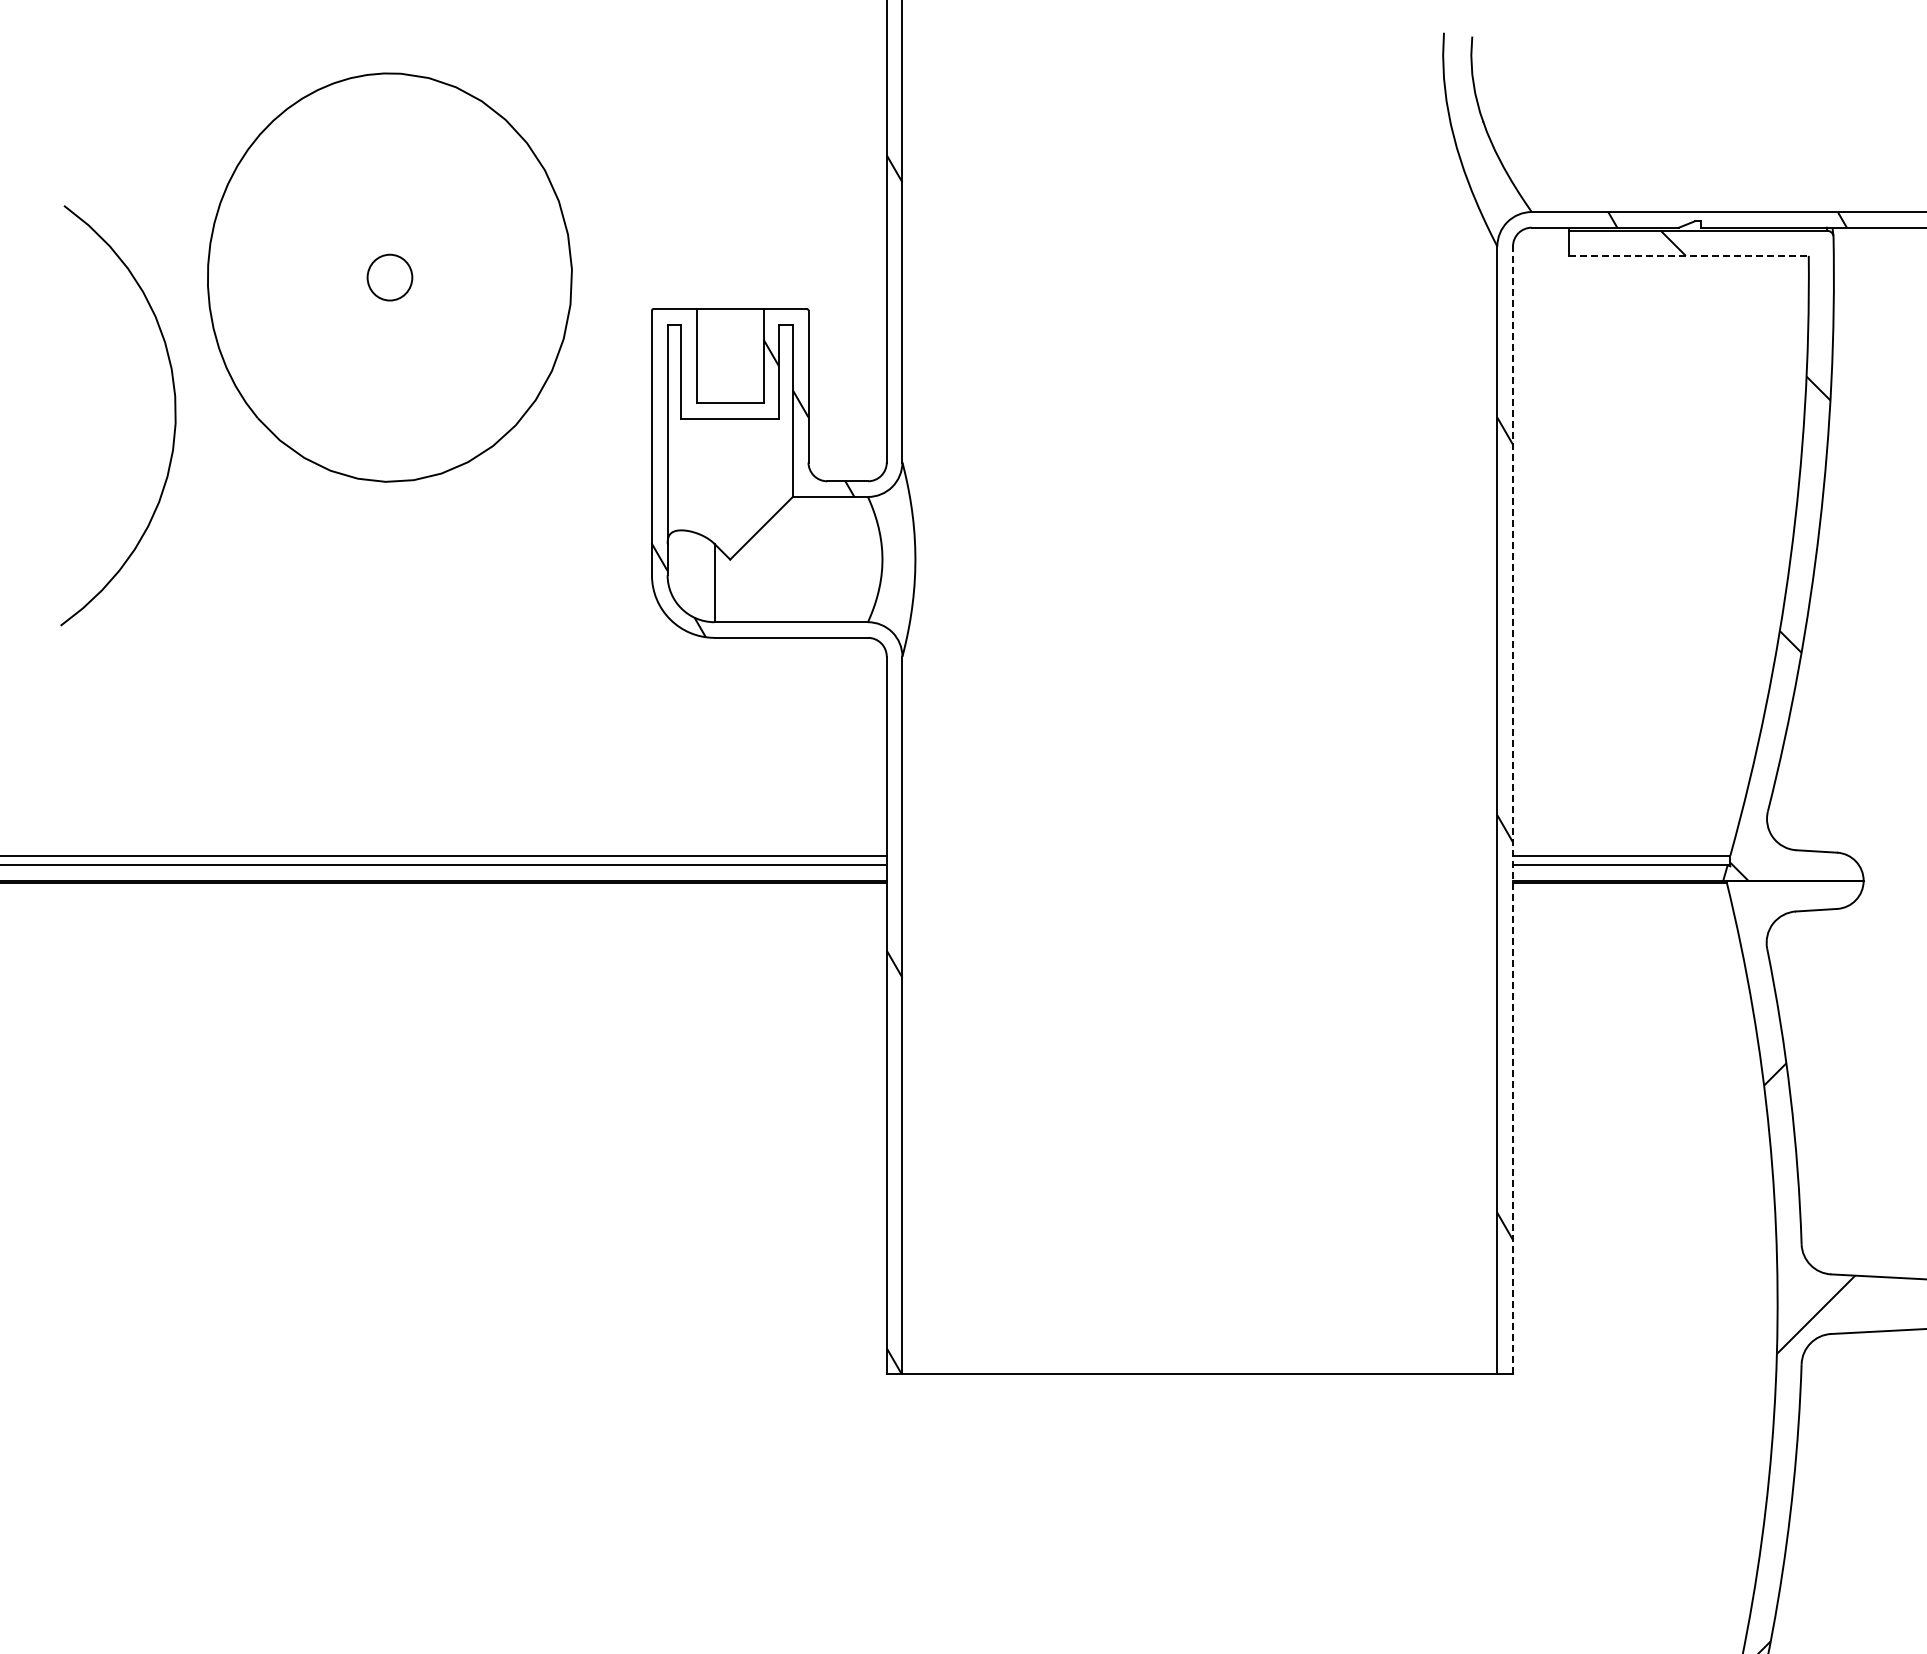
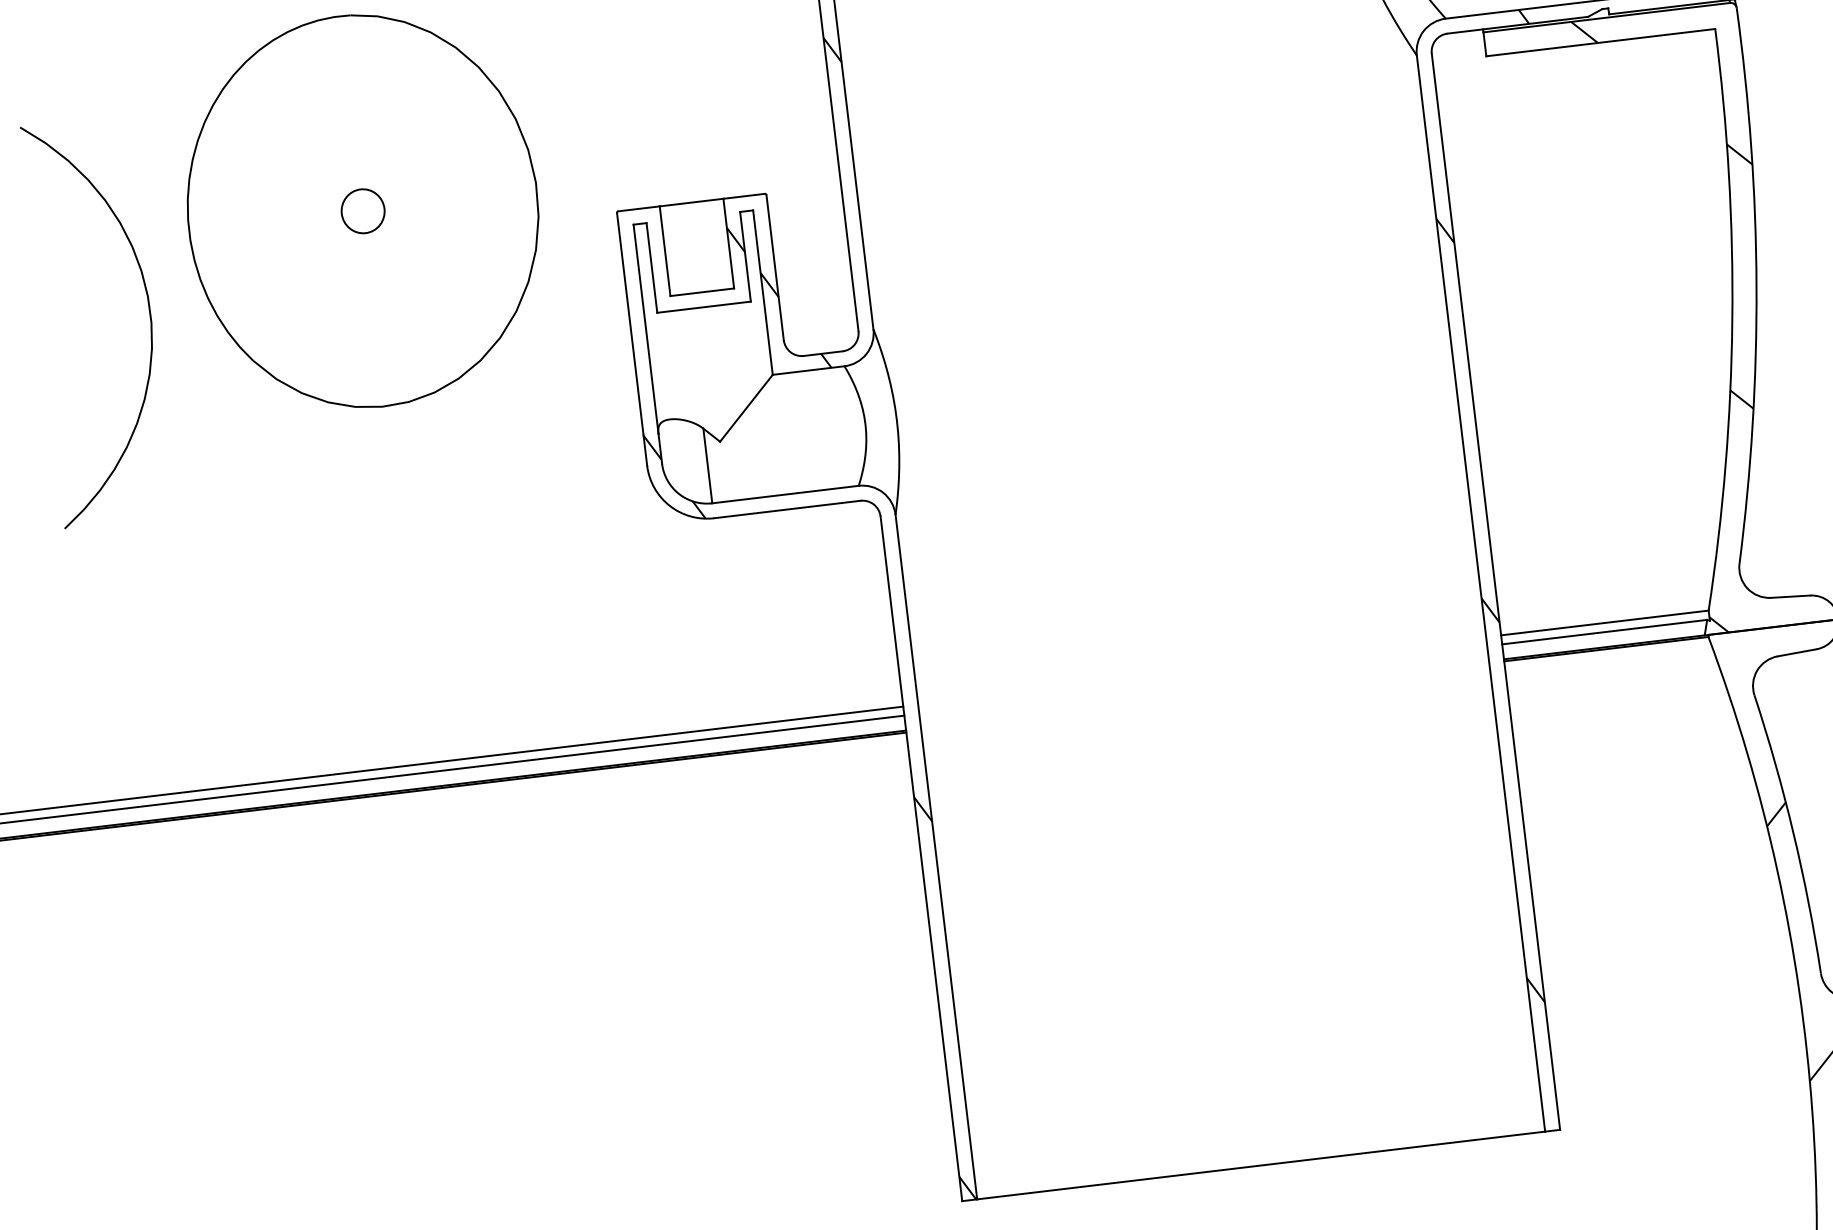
line: (1688, 255) -> (1600, 42), dashed -> solid
curve: (174, 415) -> (149, 315), moved
line: (1512, 810) -> (1495, 592), dashed -> solid

